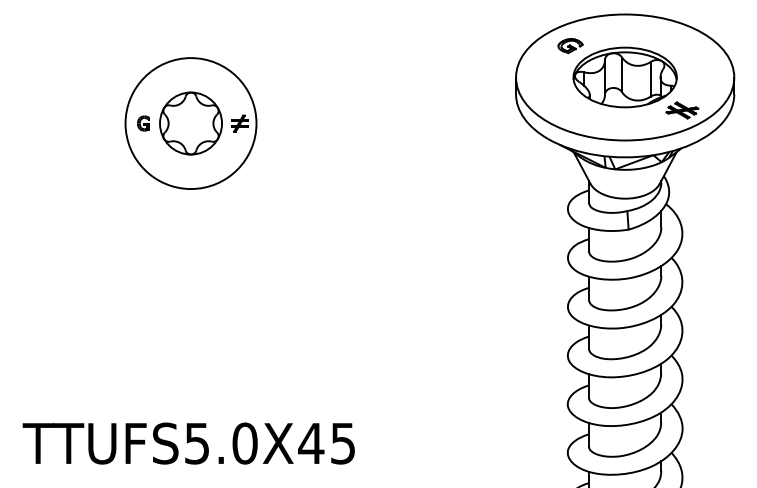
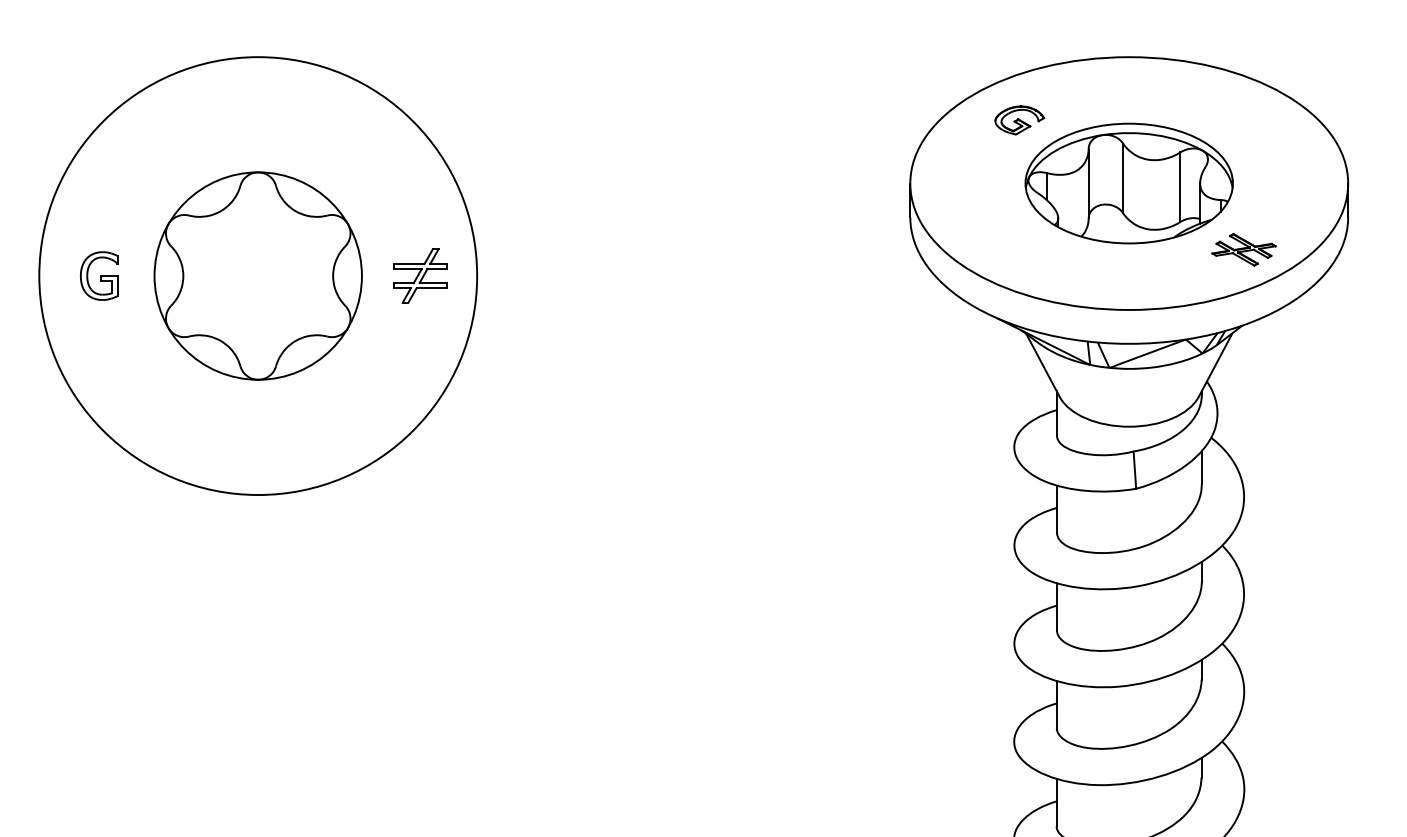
part: (190, 123) -> (257, 275), size x1.67

